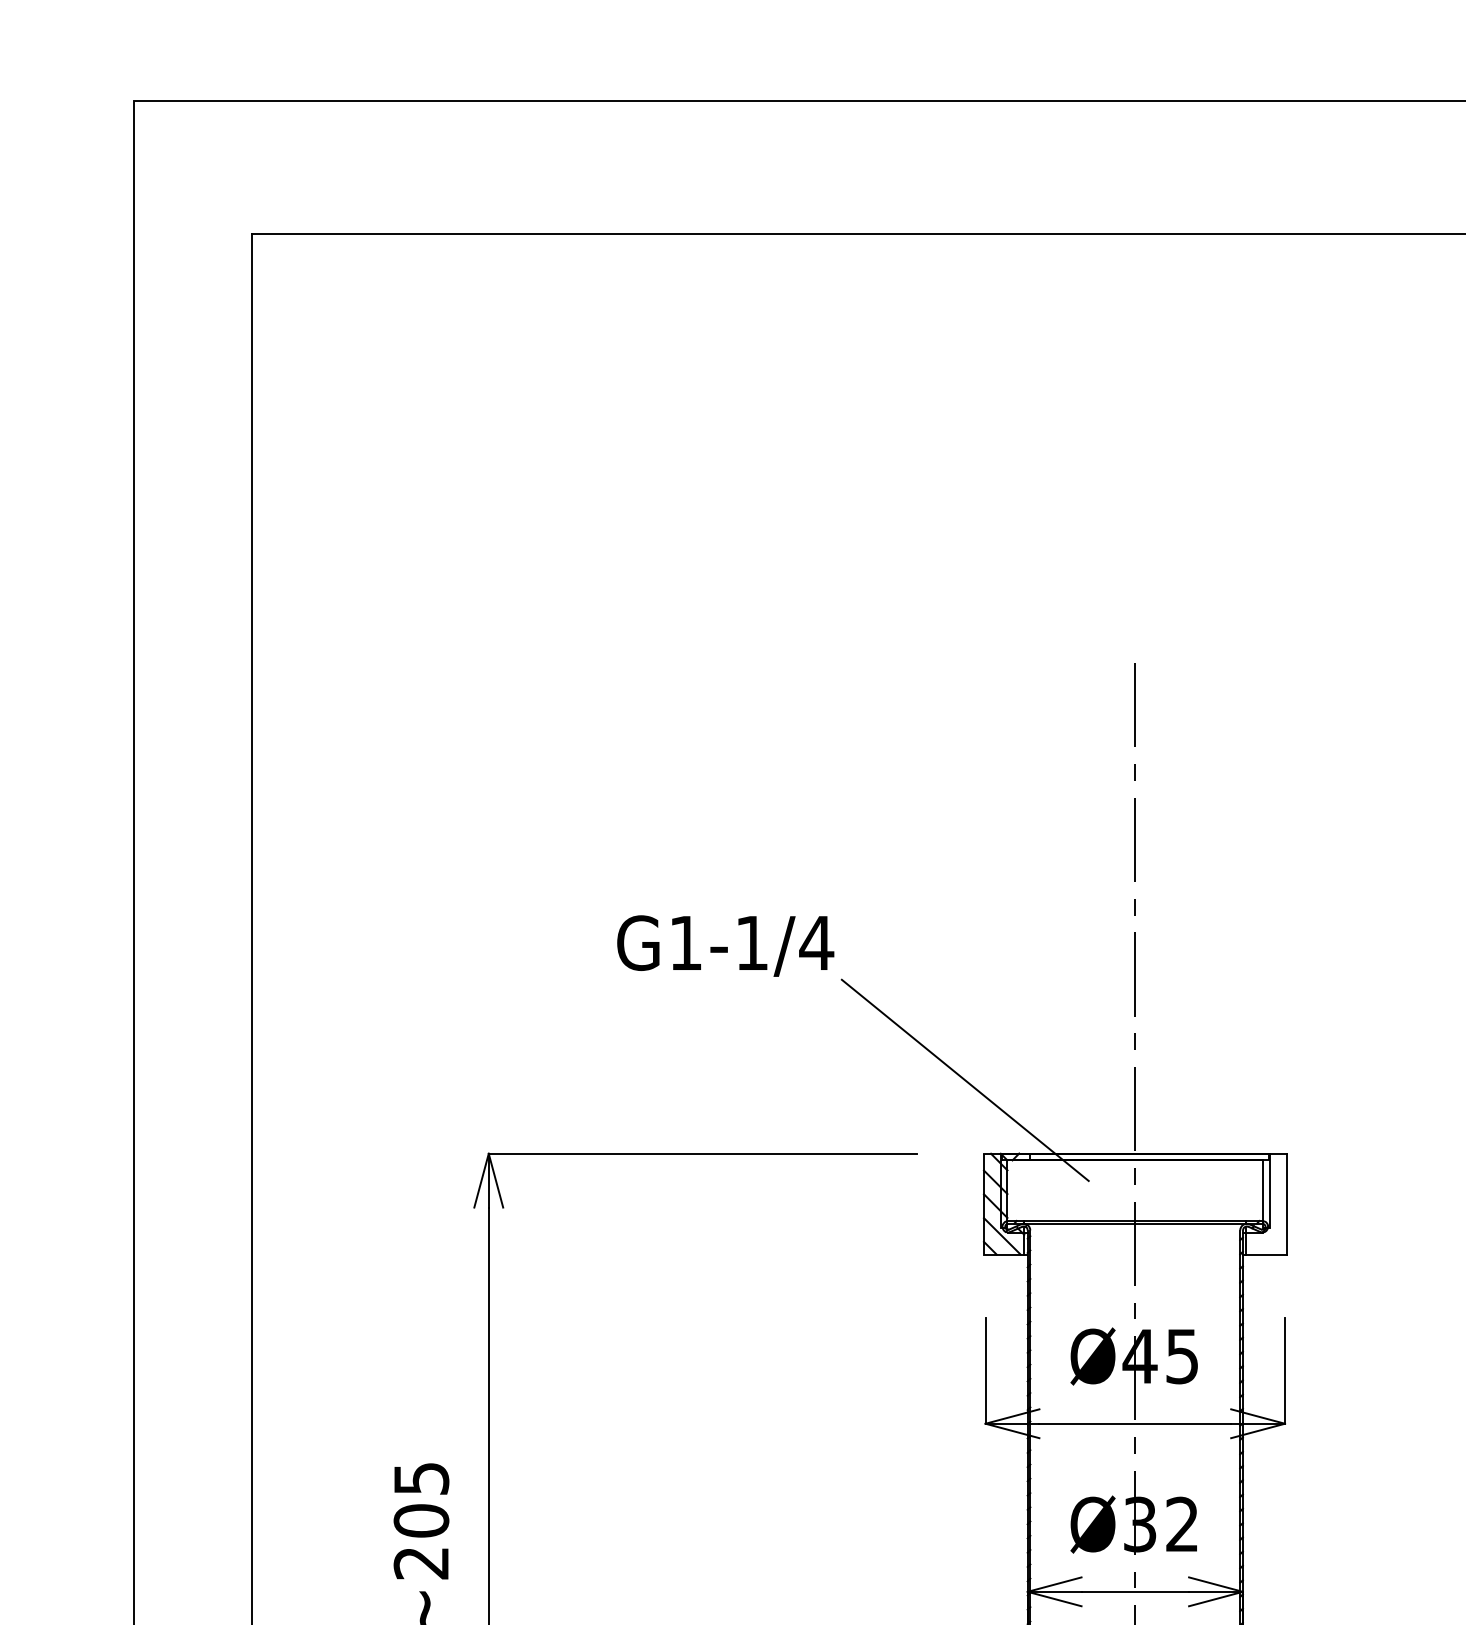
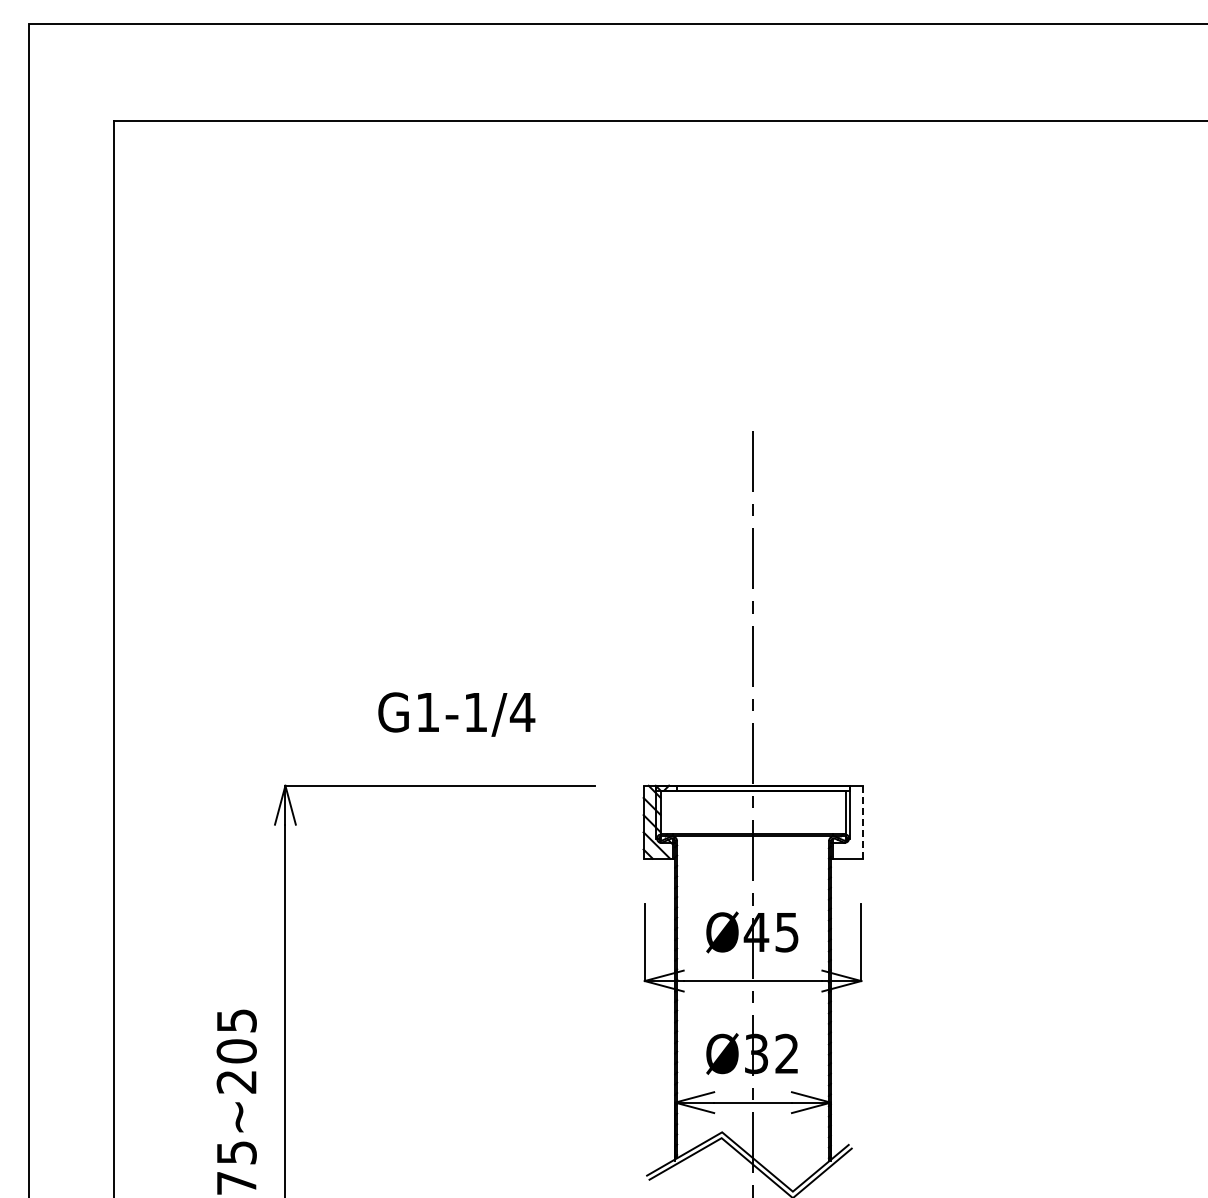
text: (725, 945) -> (456, 714), moved
line: (964, 1080) -> (629, 732), removed
line: (1286, 1203) -> (862, 821), solid -> dashed

